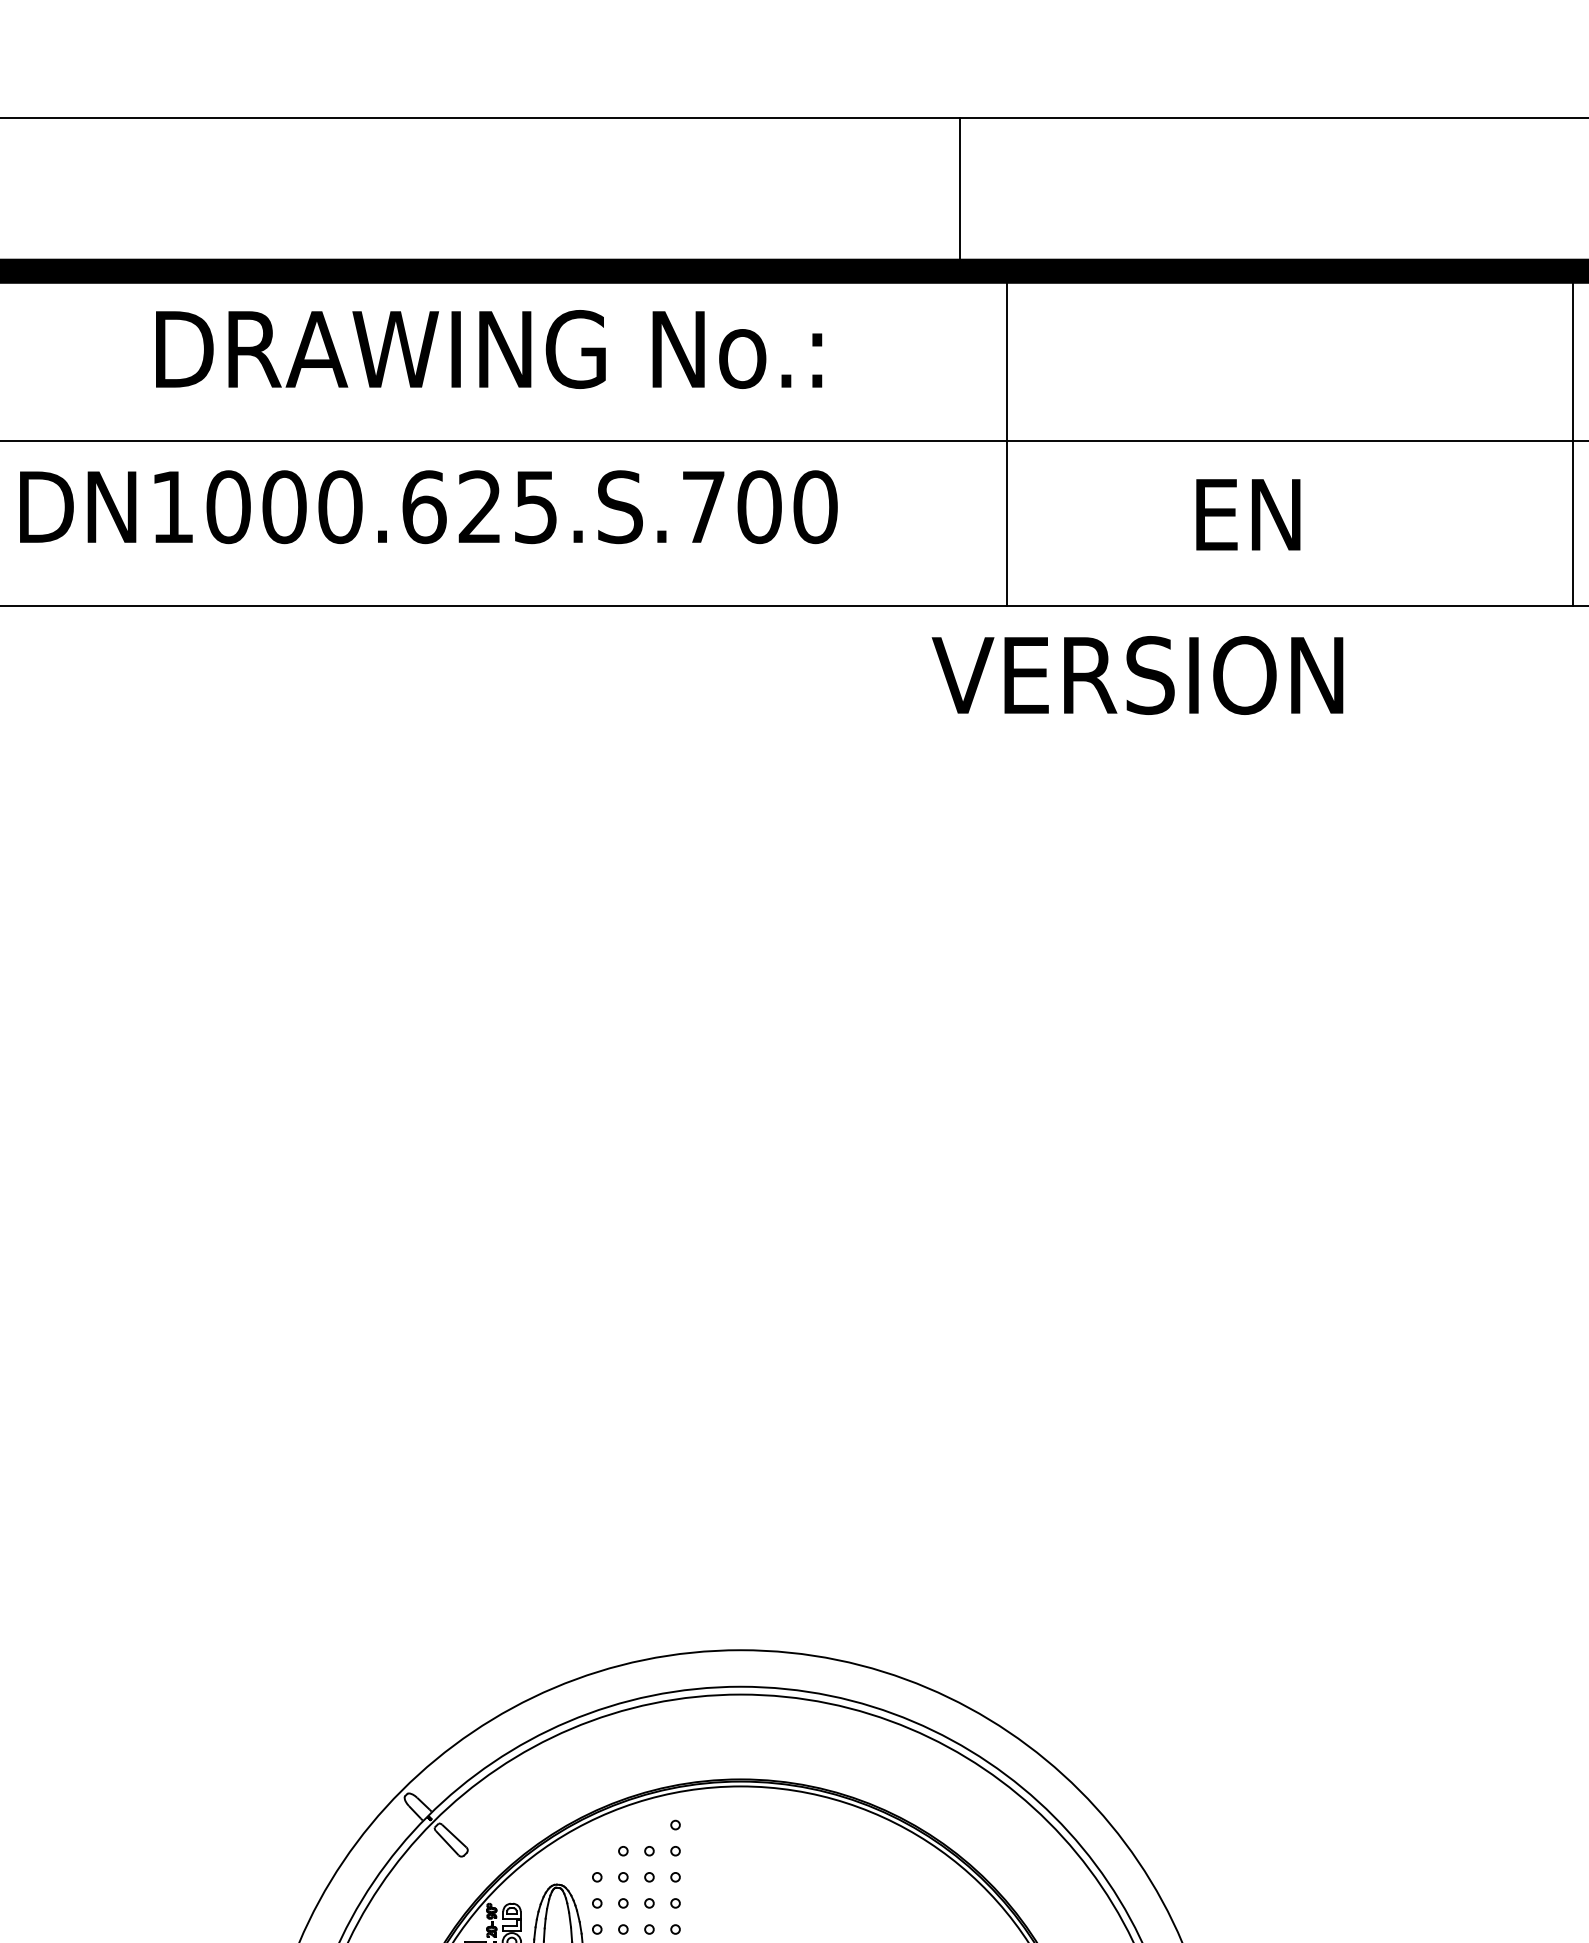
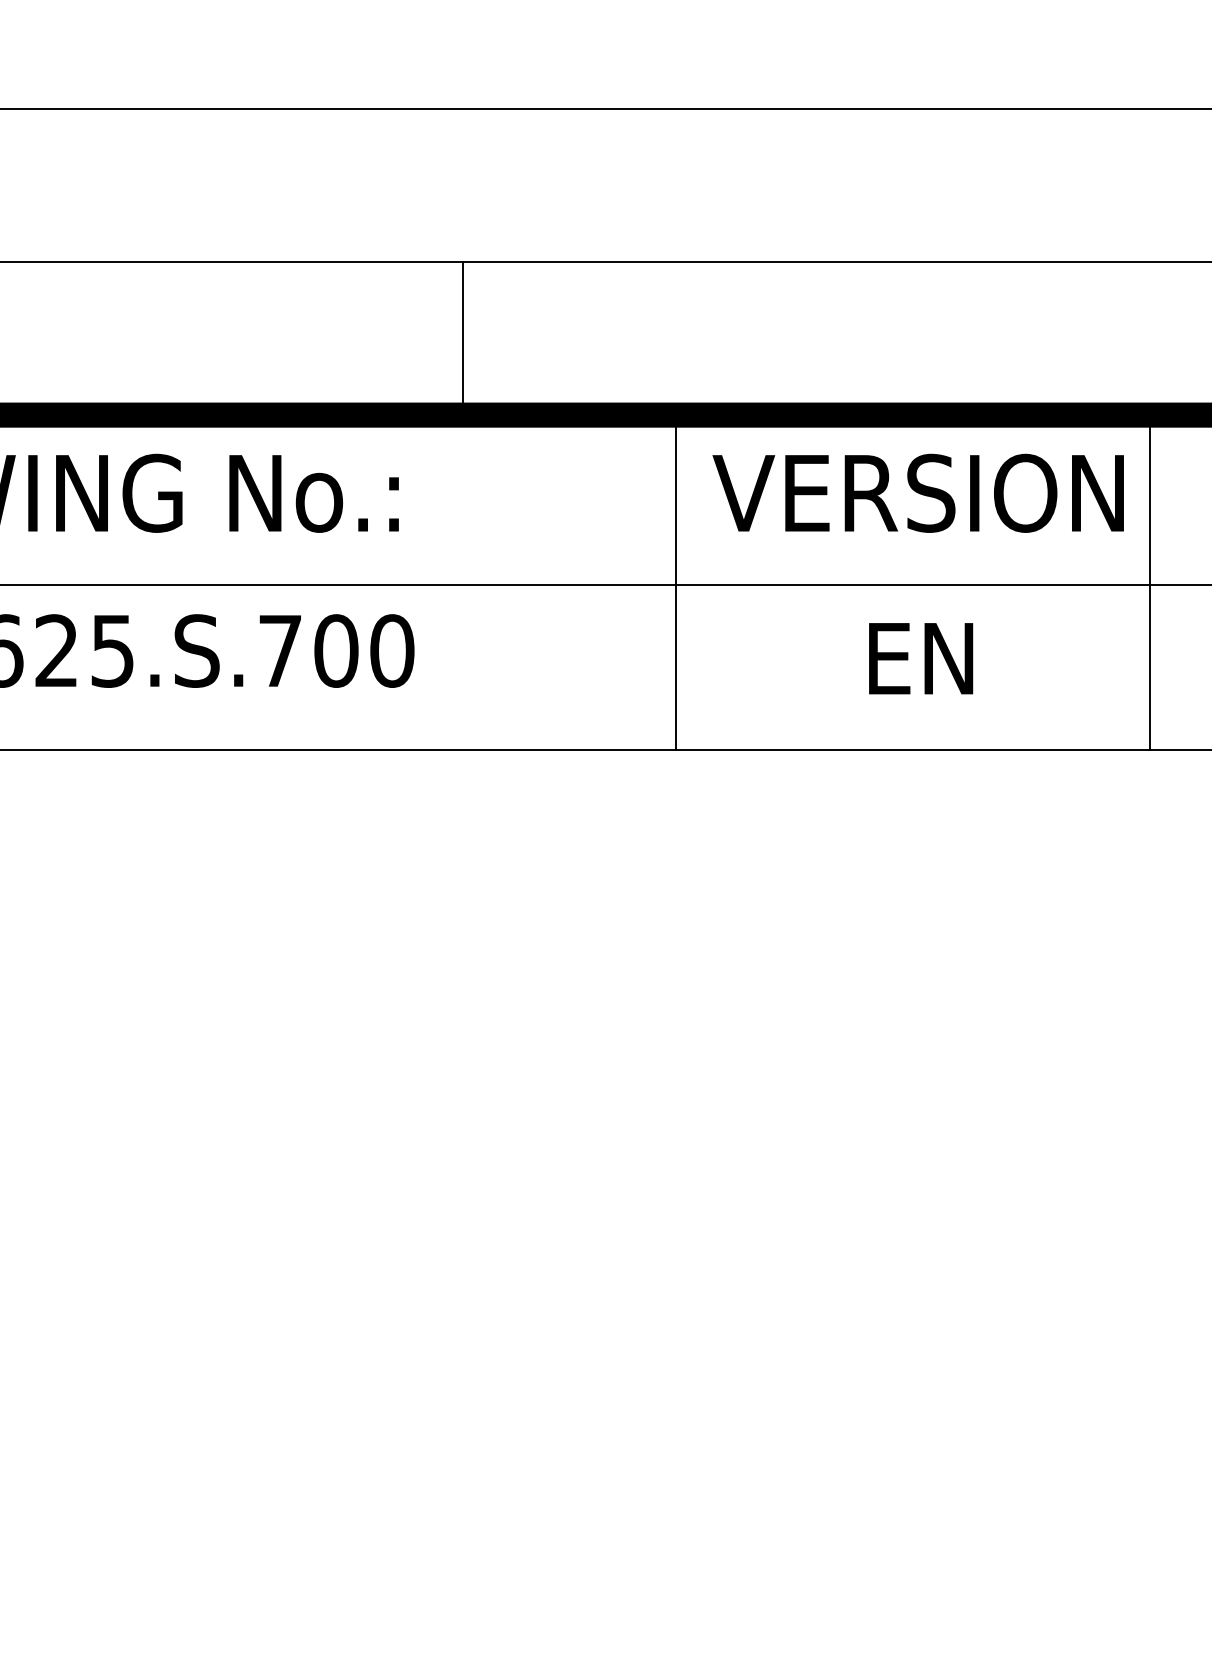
line: (959, 194) -> (462, 338), moved
line: (1006, 438) -> (676, 582), moved
text: (1248, 514) -> (921, 658), moved
text: (1137, 675) -> (918, 493), moved

